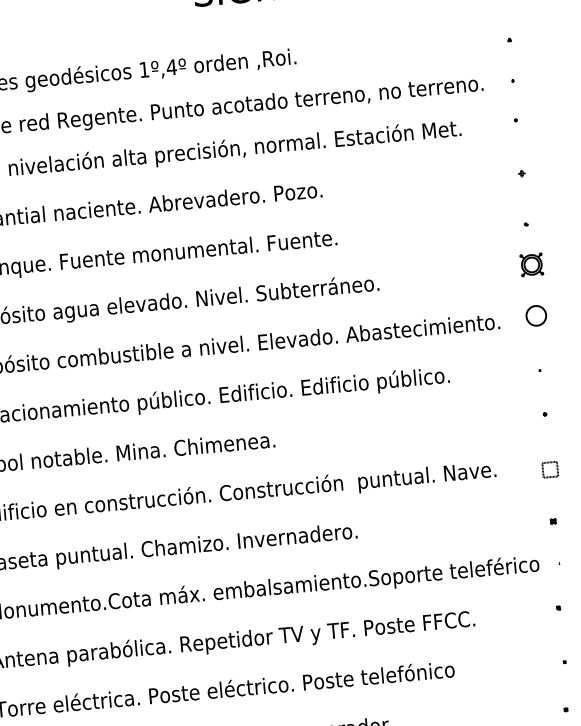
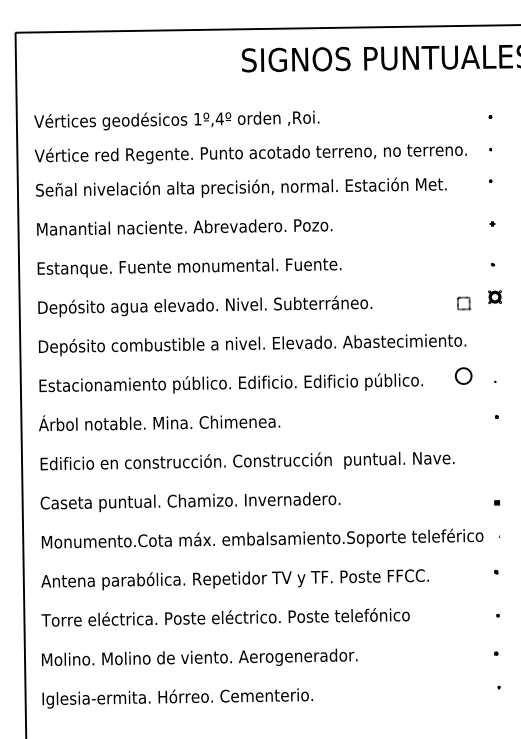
part: (531, 264) -> (494, 296), size x0.7
part: (536, 315) -> (463, 375), moved
part: (551, 469) -> (464, 303), moved

